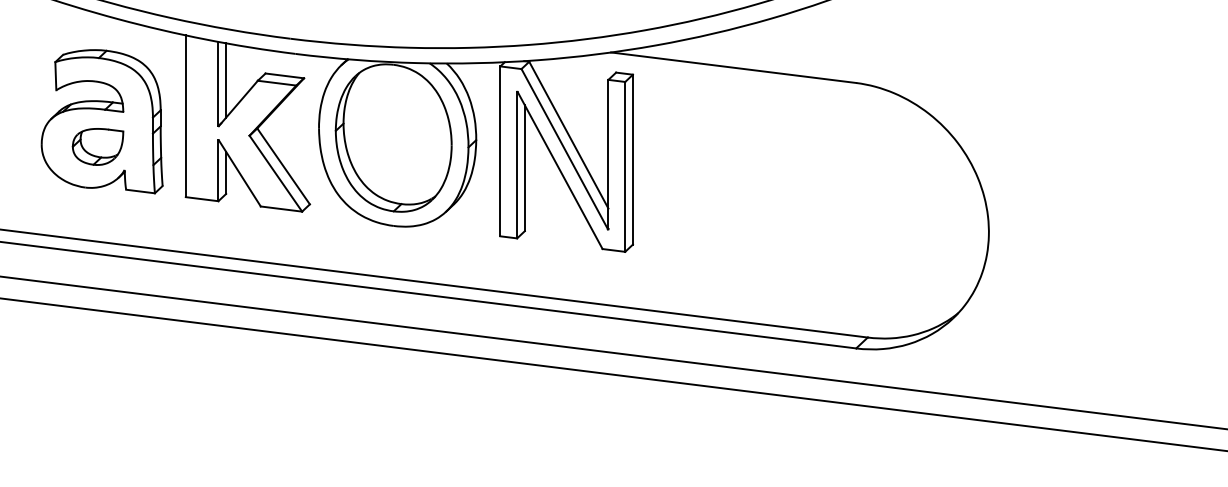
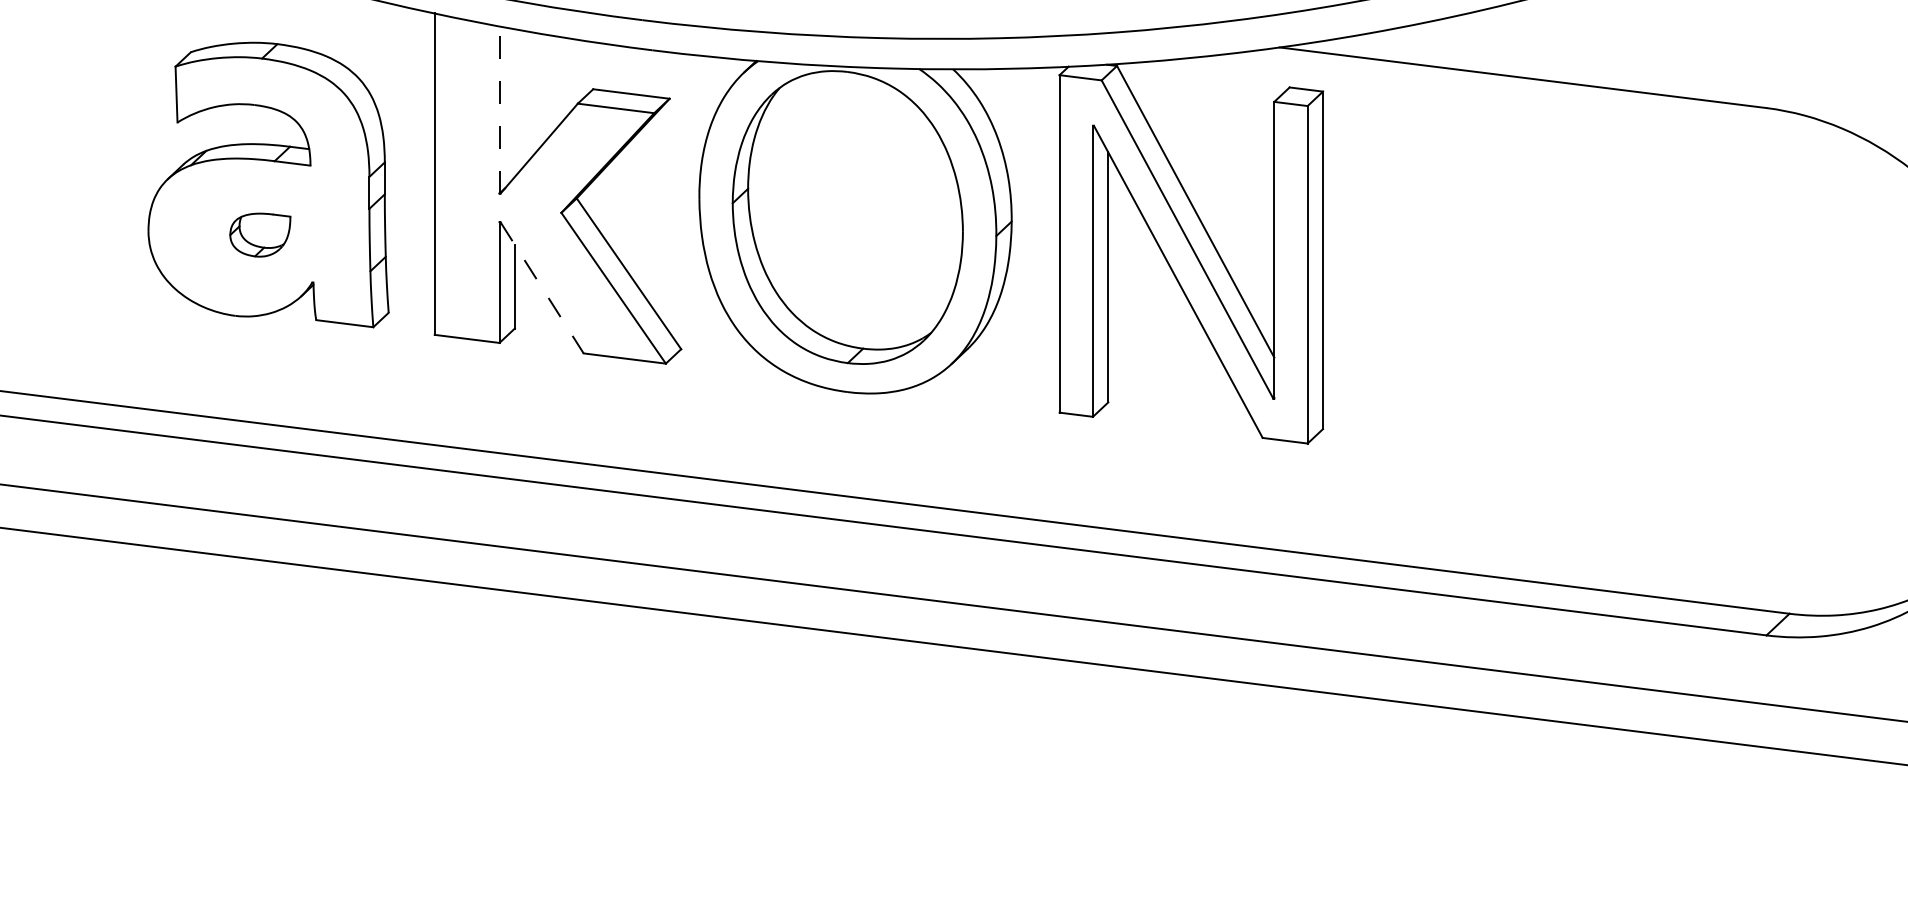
line: (226, 80) -> (515, 103), removed
line: (218, 83) -> (499, 109), solid -> dashed
part: (97, 146) -> (259, 234), size x0.6
line: (240, 173) -> (543, 287), solid -> dashed

